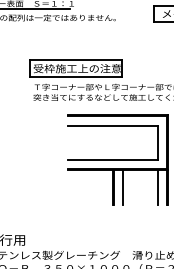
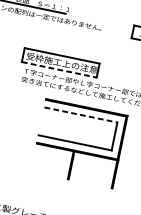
line: (76, 77) -> (59, 70), solid -> dashed
line: (113, 125) -> (81, 115), solid -> dashed
line: (123, 187) -> (79, 166), removed
line: (157, 187) -> (106, 172), removed

